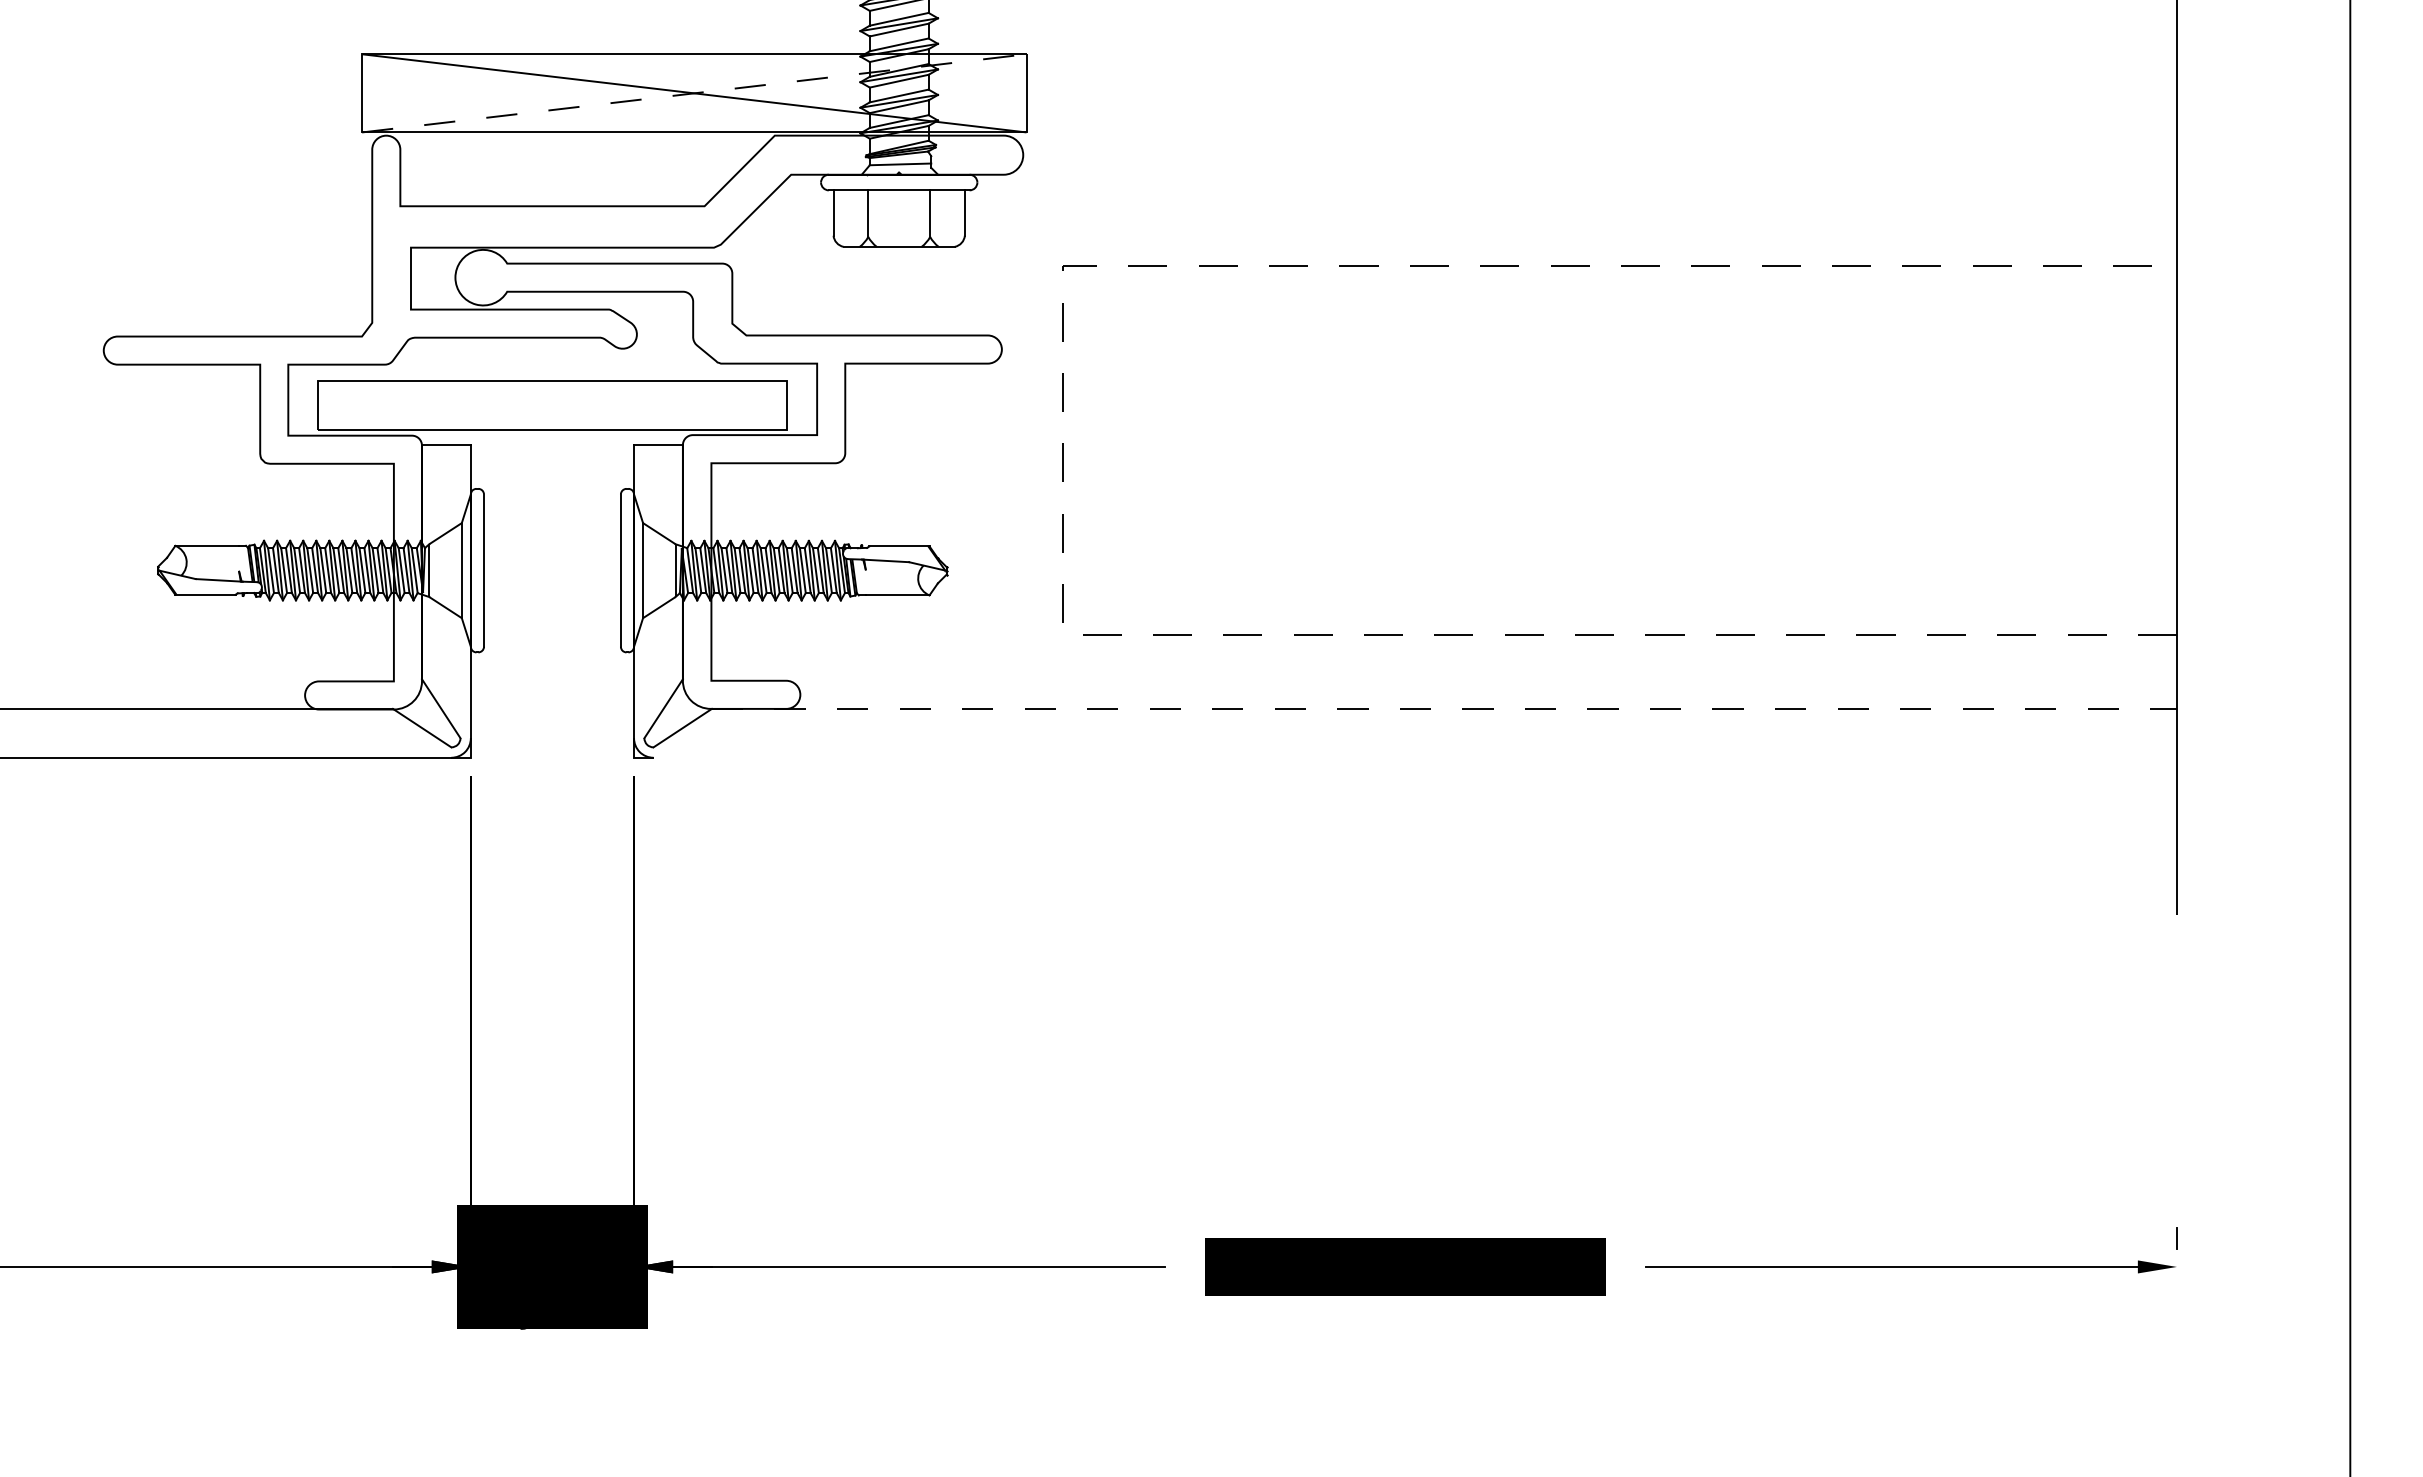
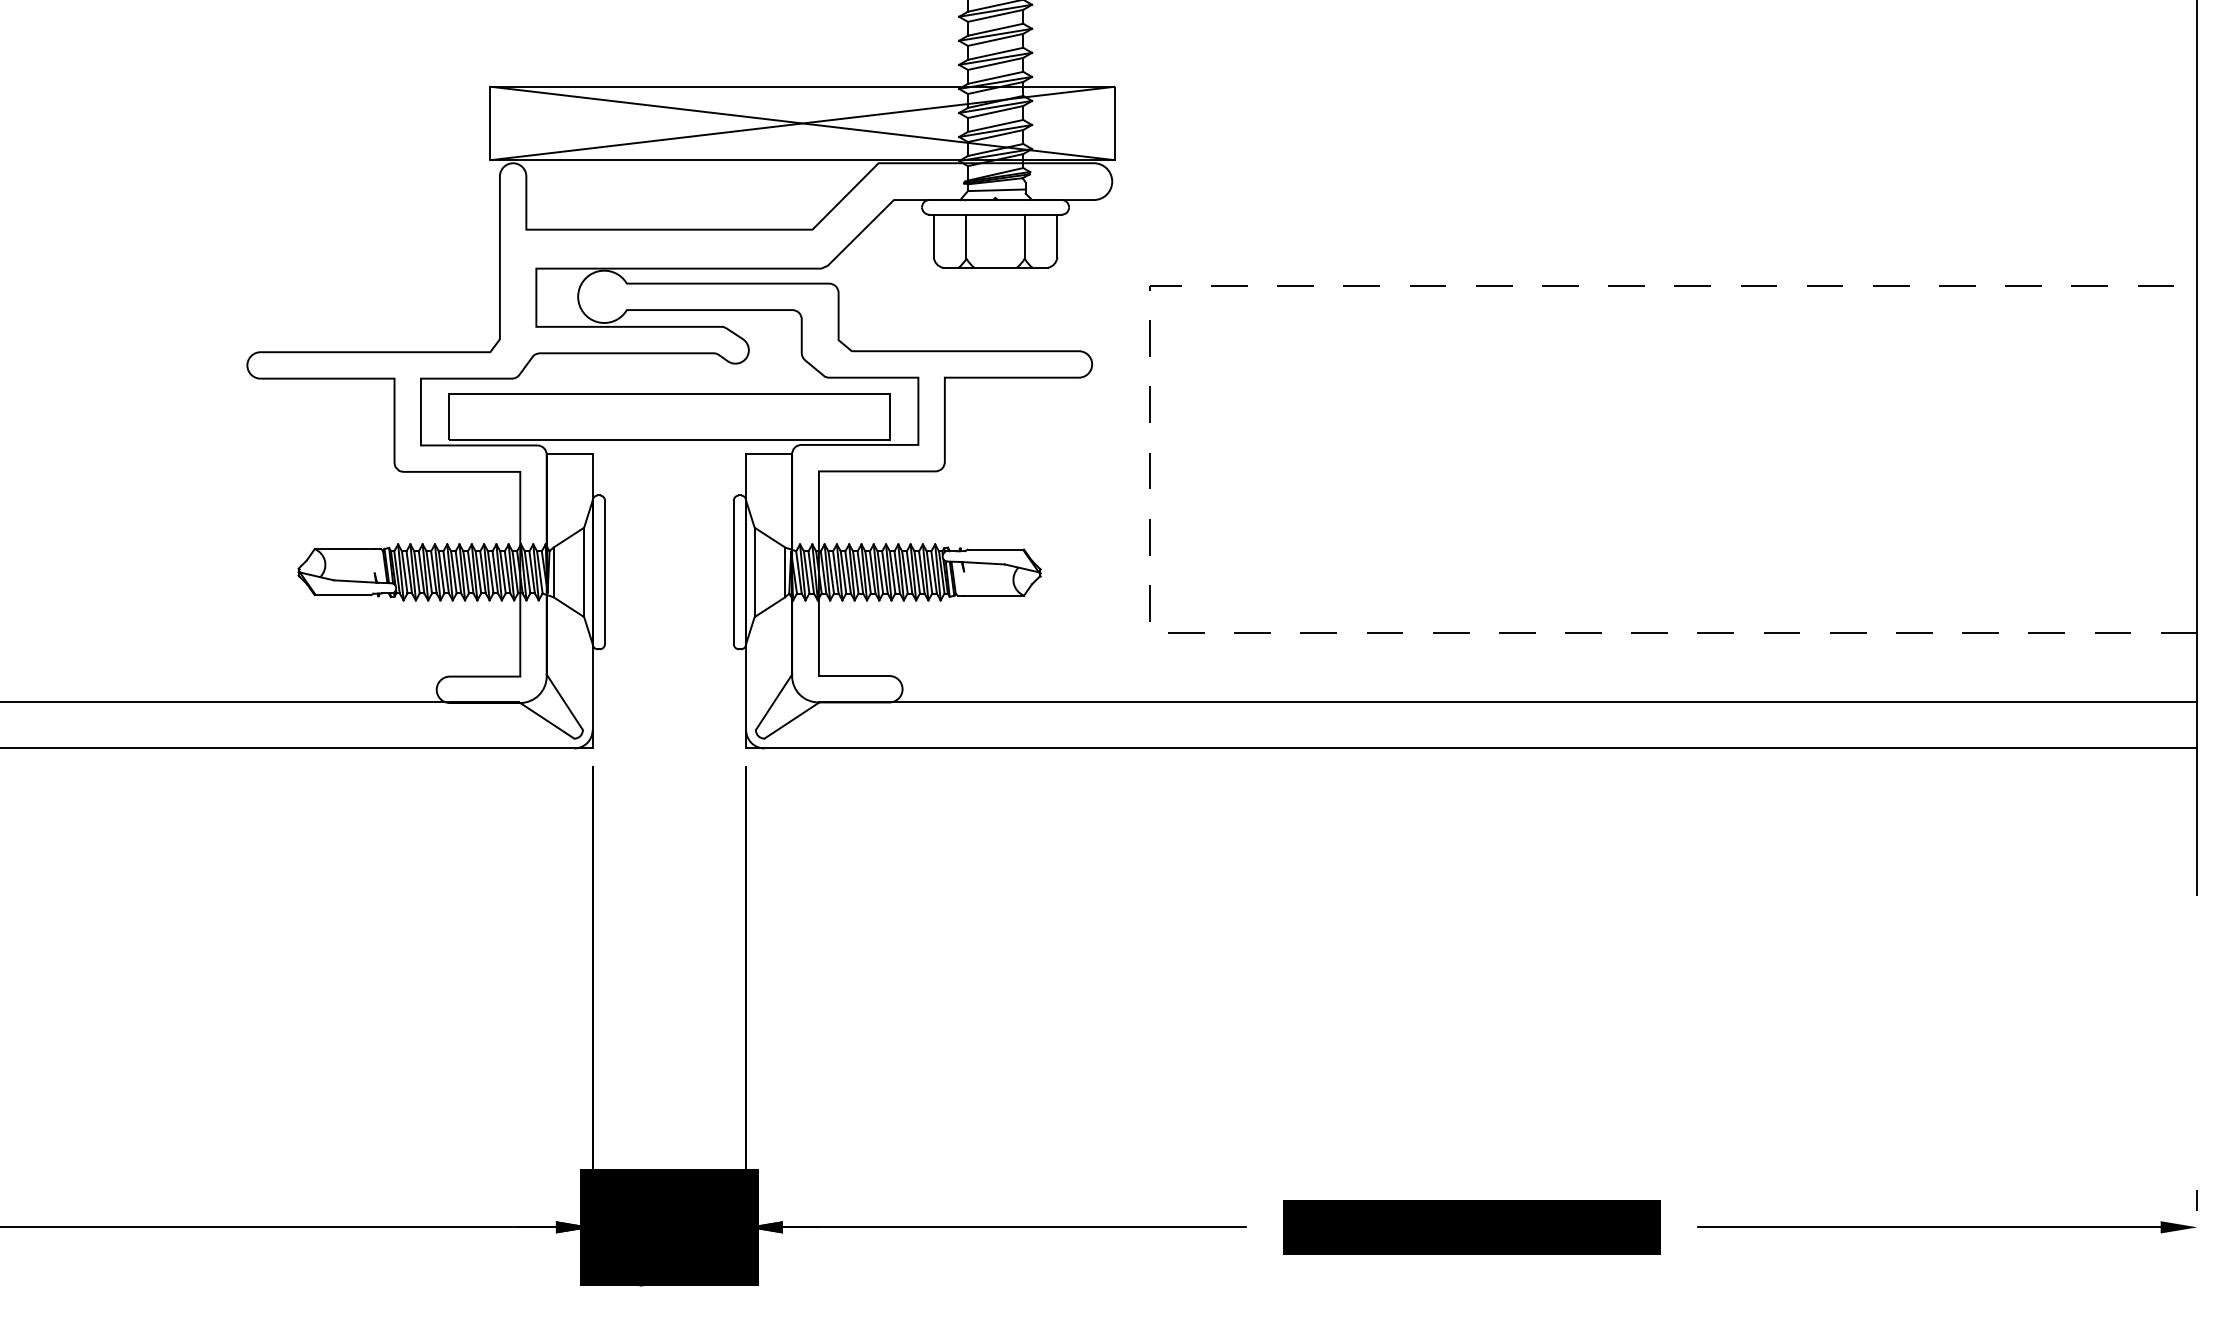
line: (694, 93) -> (803, 123), dashed -> solid
line: (1444, 708) -> (1508, 702), dashed -> solid
line: (1414, 757) -> (1480, 748), added

